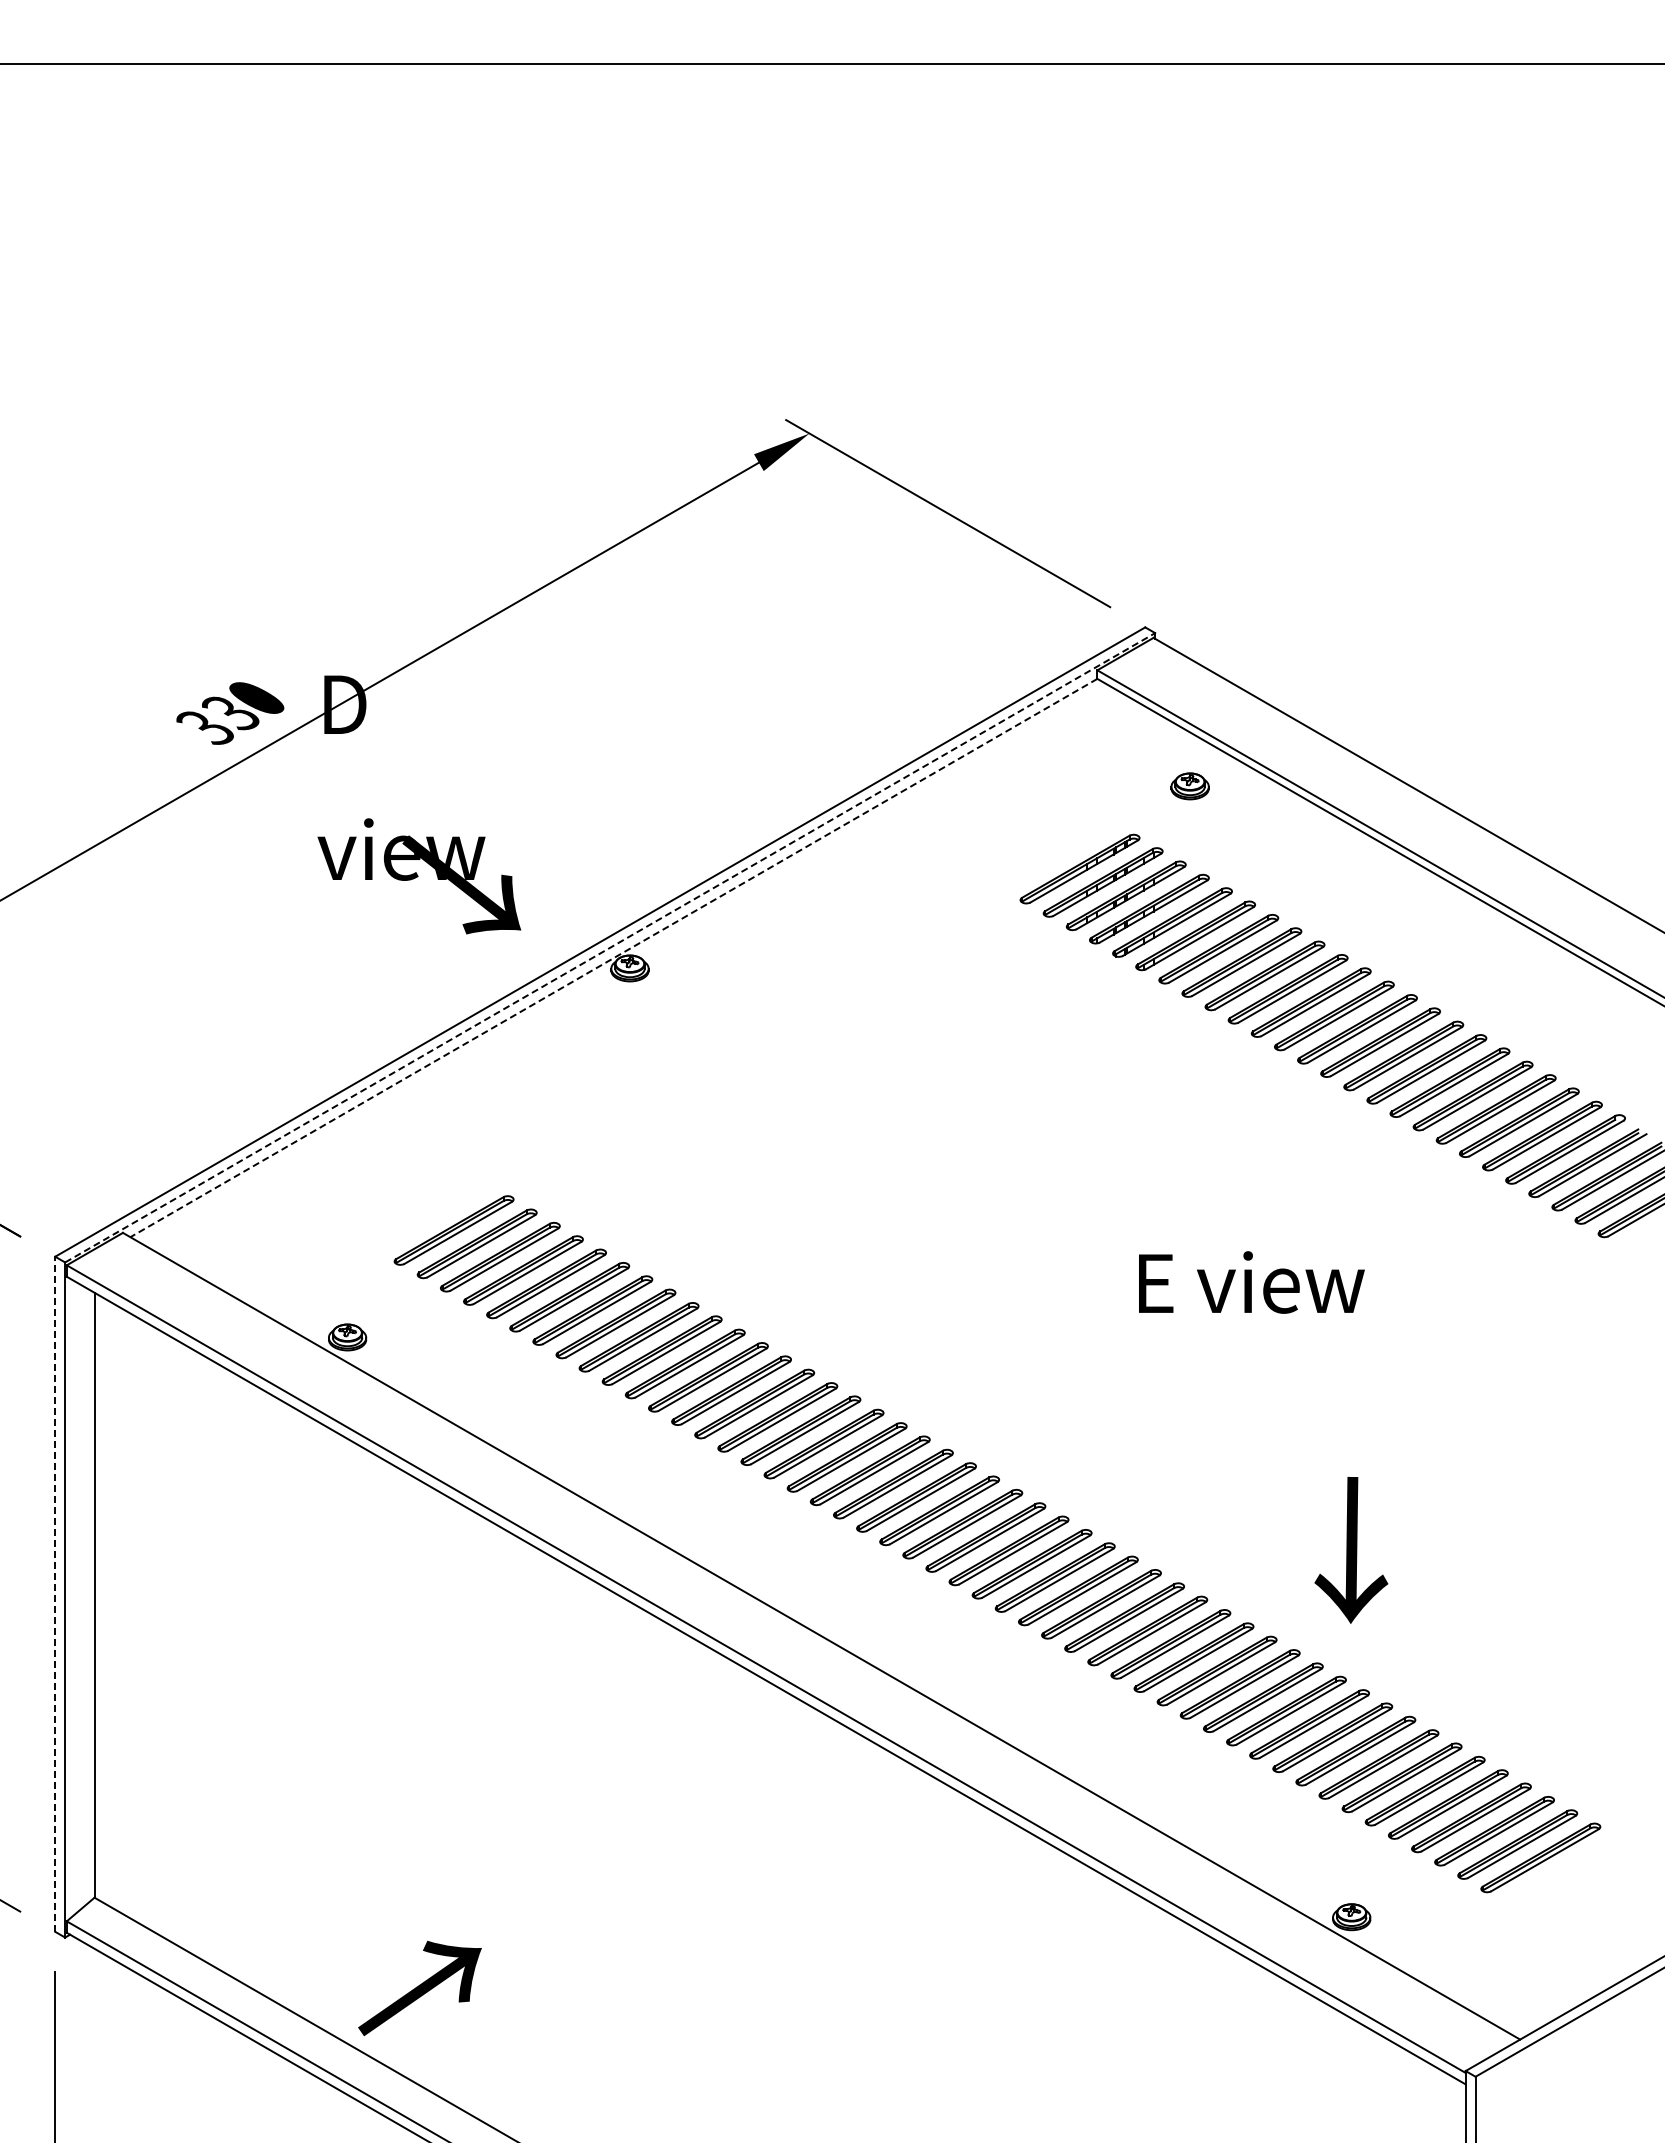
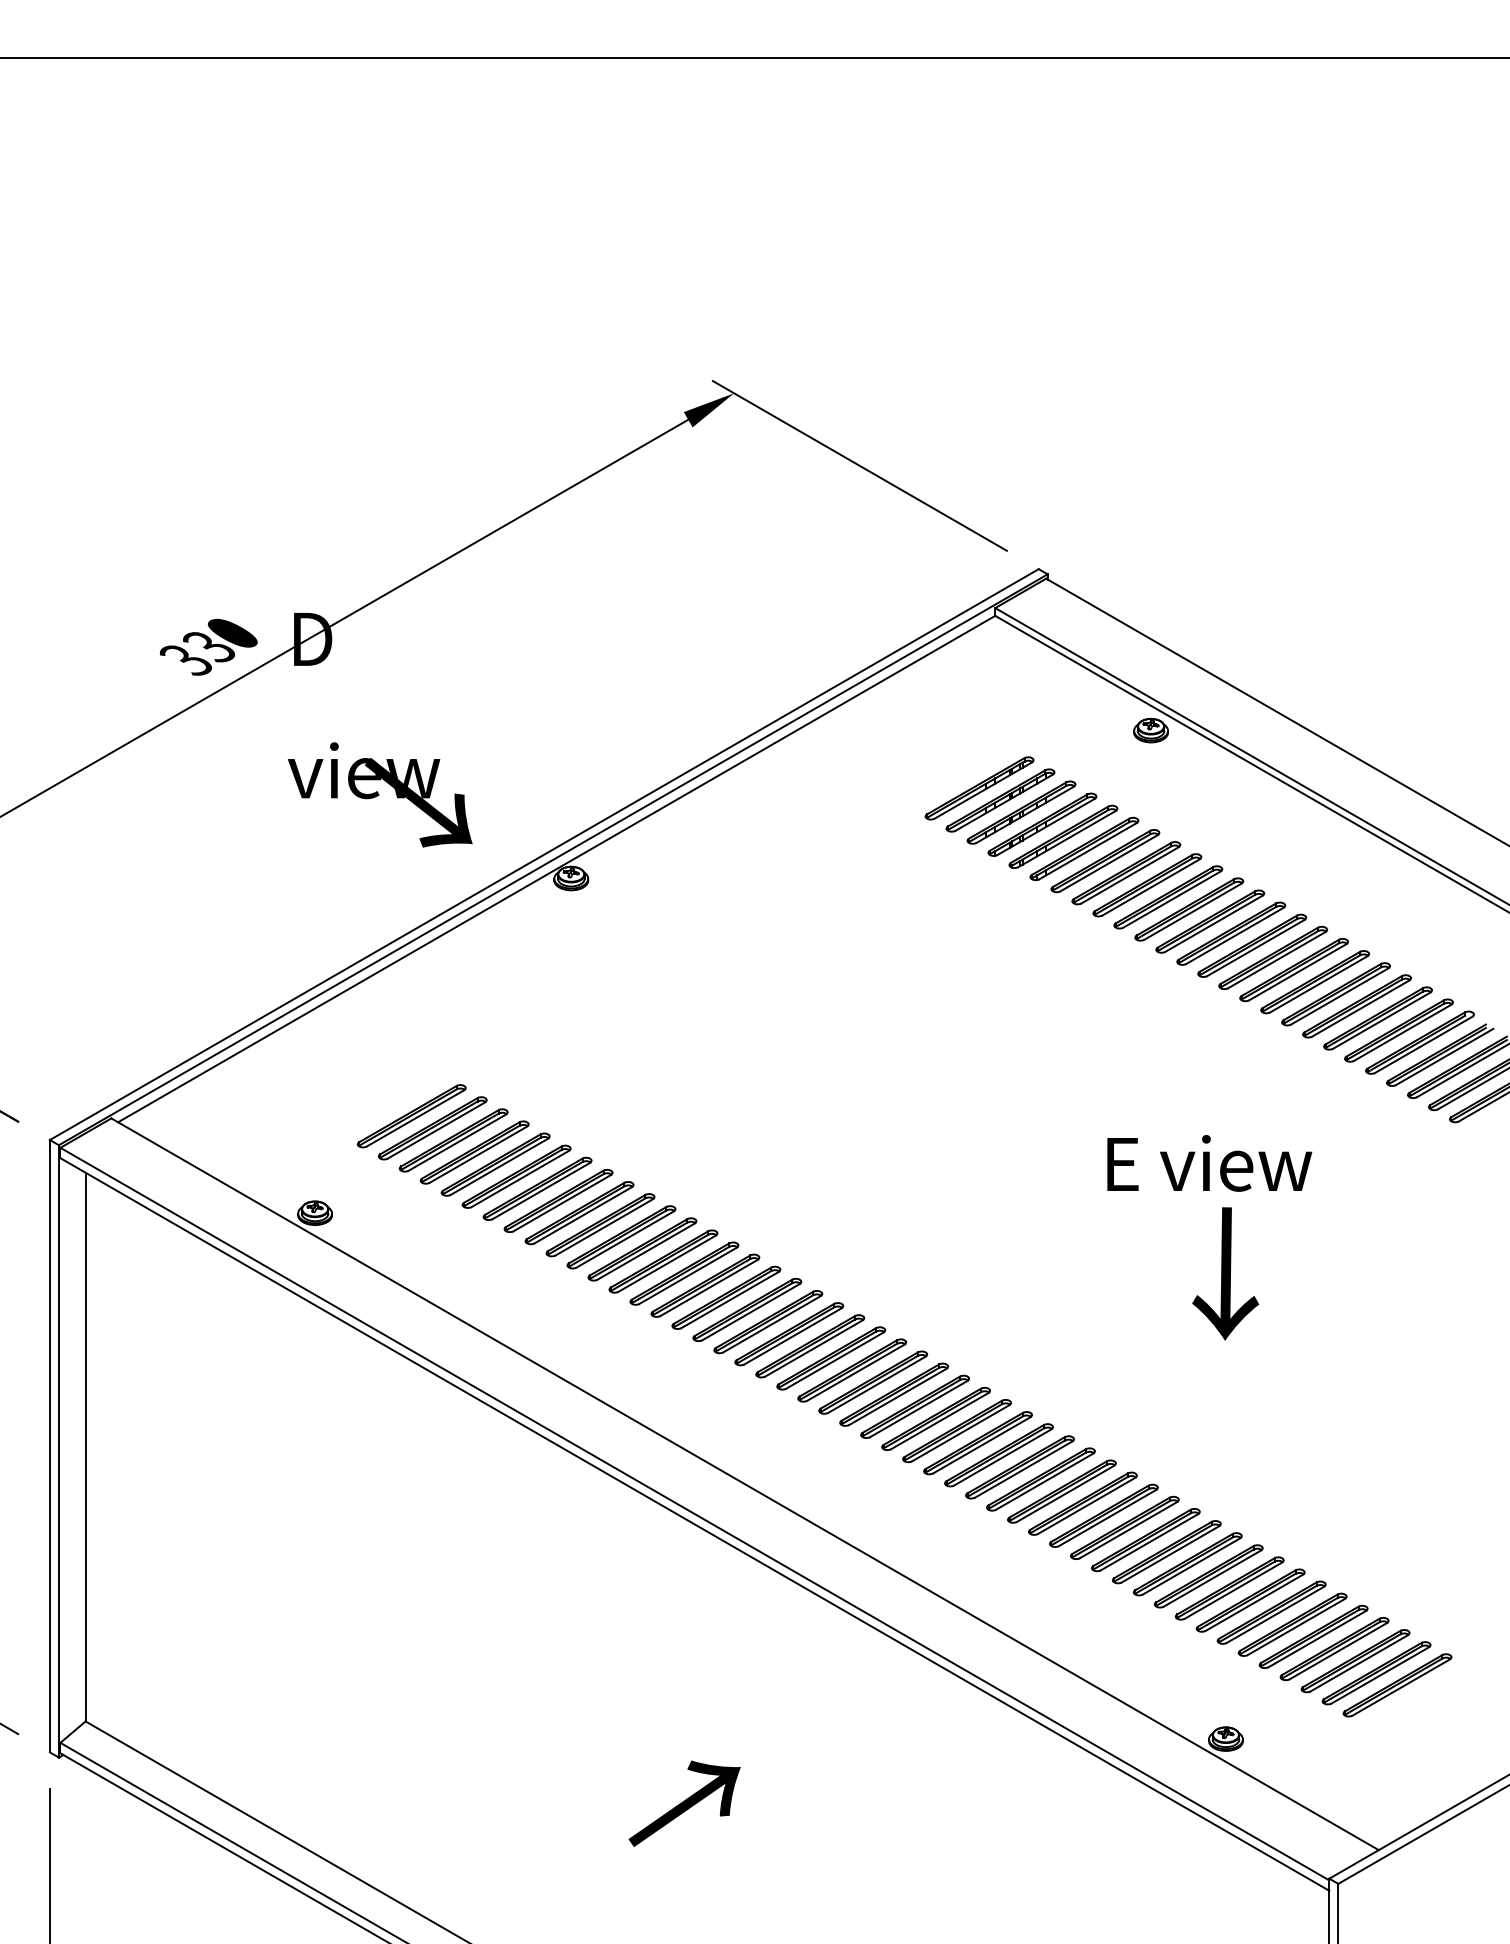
part: (1189, 786) -> (1150, 730), moved
line: (610, 947) -> (553, 859), dashed -> solid
line: (613, 958) -> (556, 869), dashed -> solid
text: (1251, 1282) -> (1209, 1163), moved
text: (1351, 1550) -> (1225, 1274), moved
line: (55, 1594) -> (50, 1446), dashed -> solid
text: (419, 1988) -> (684, 1803), moved

